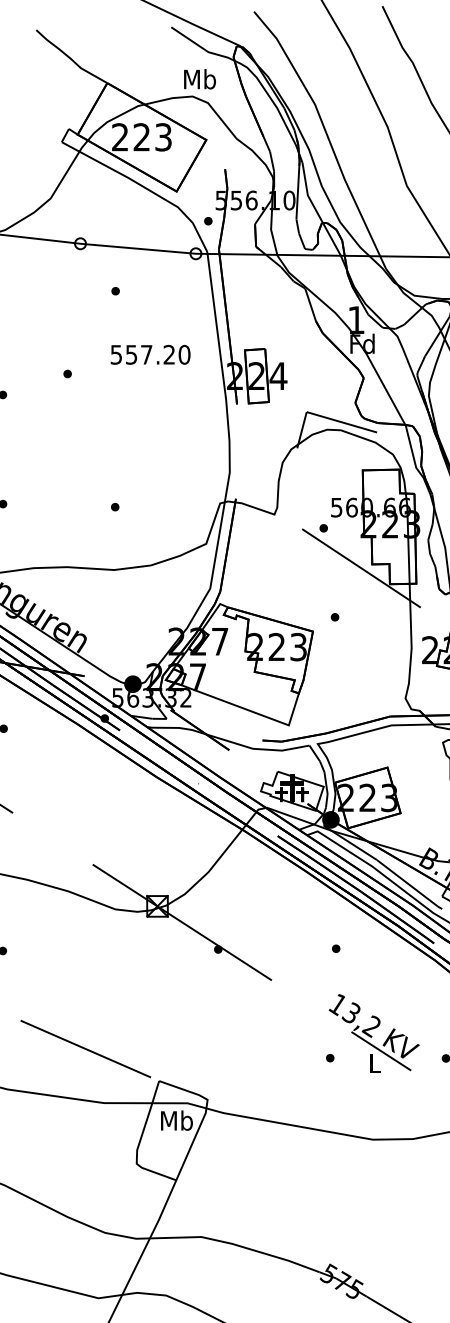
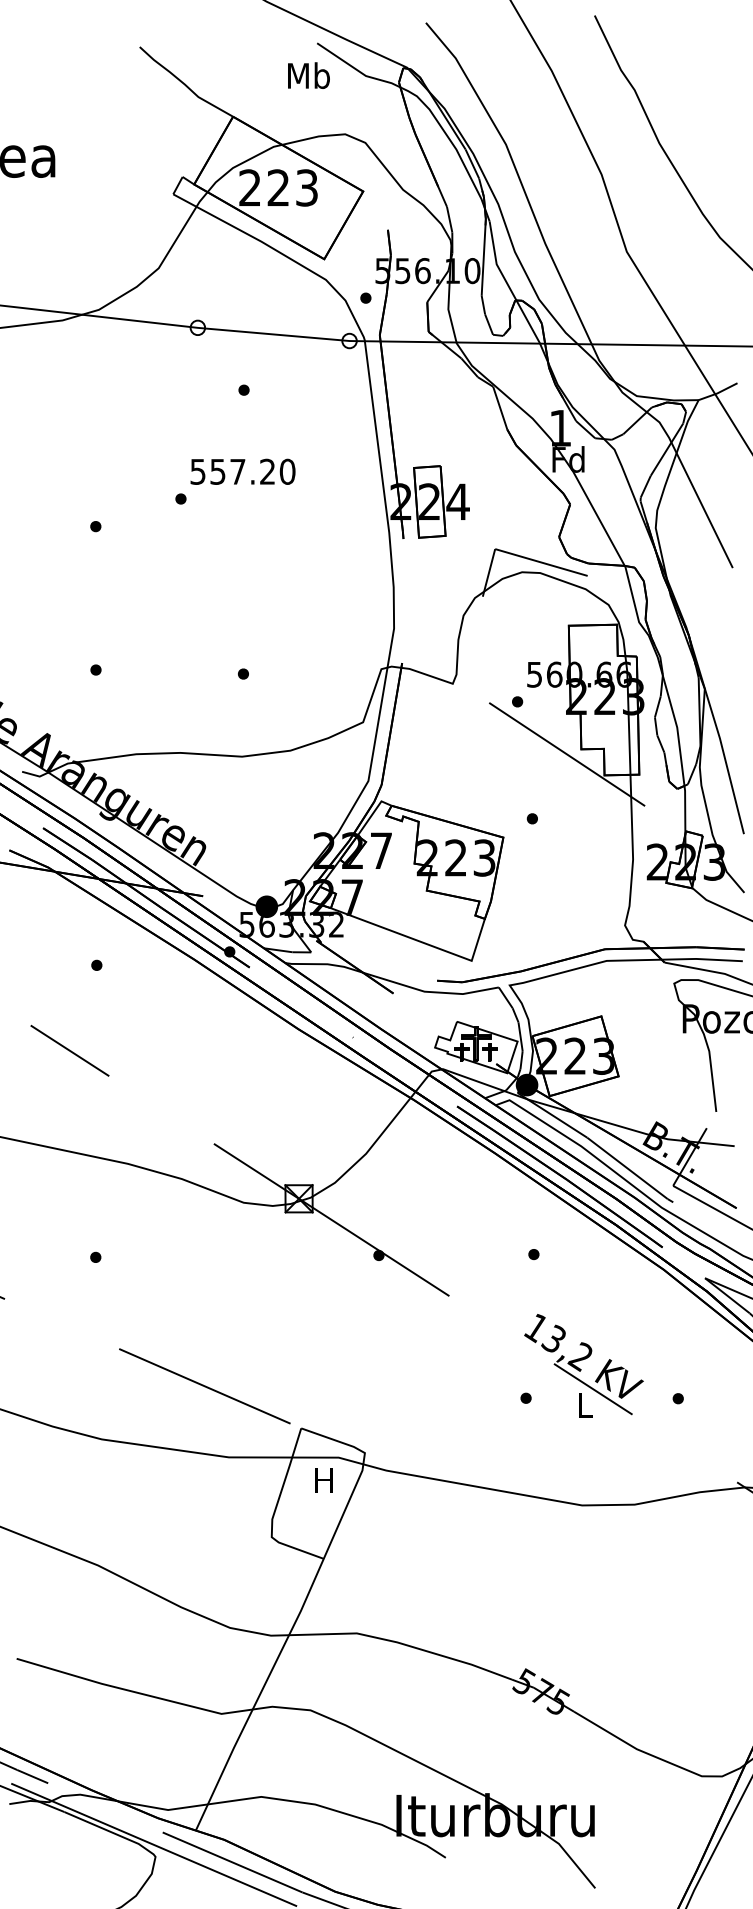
text: (199, 79) -> (308, 75), moved
text: (150, 354) -> (242, 471), moved
text: (176, 1120) -> (324, 1480), Mb -> H

